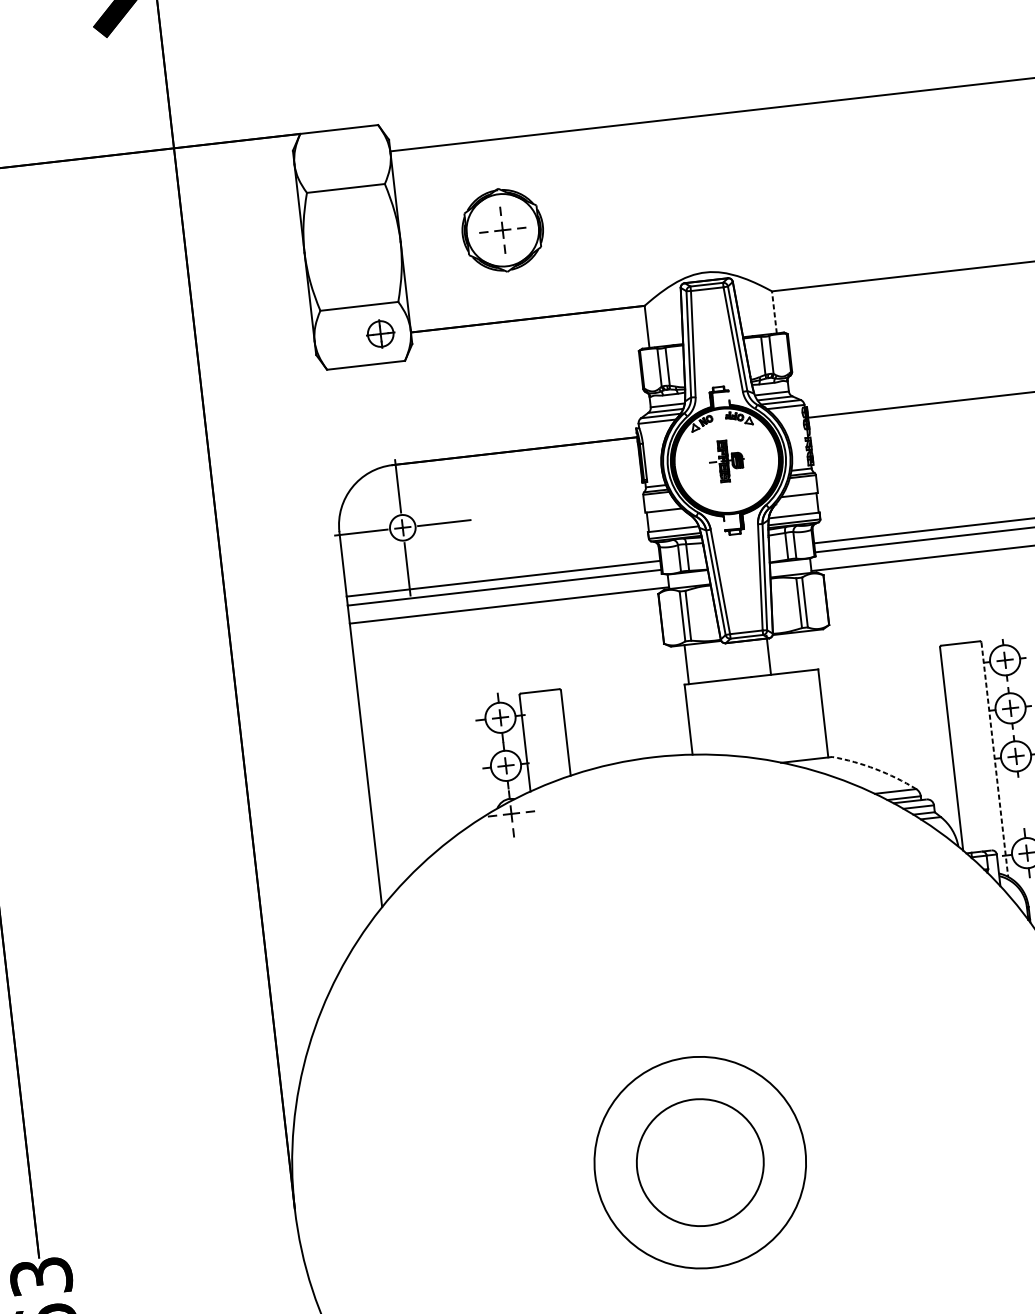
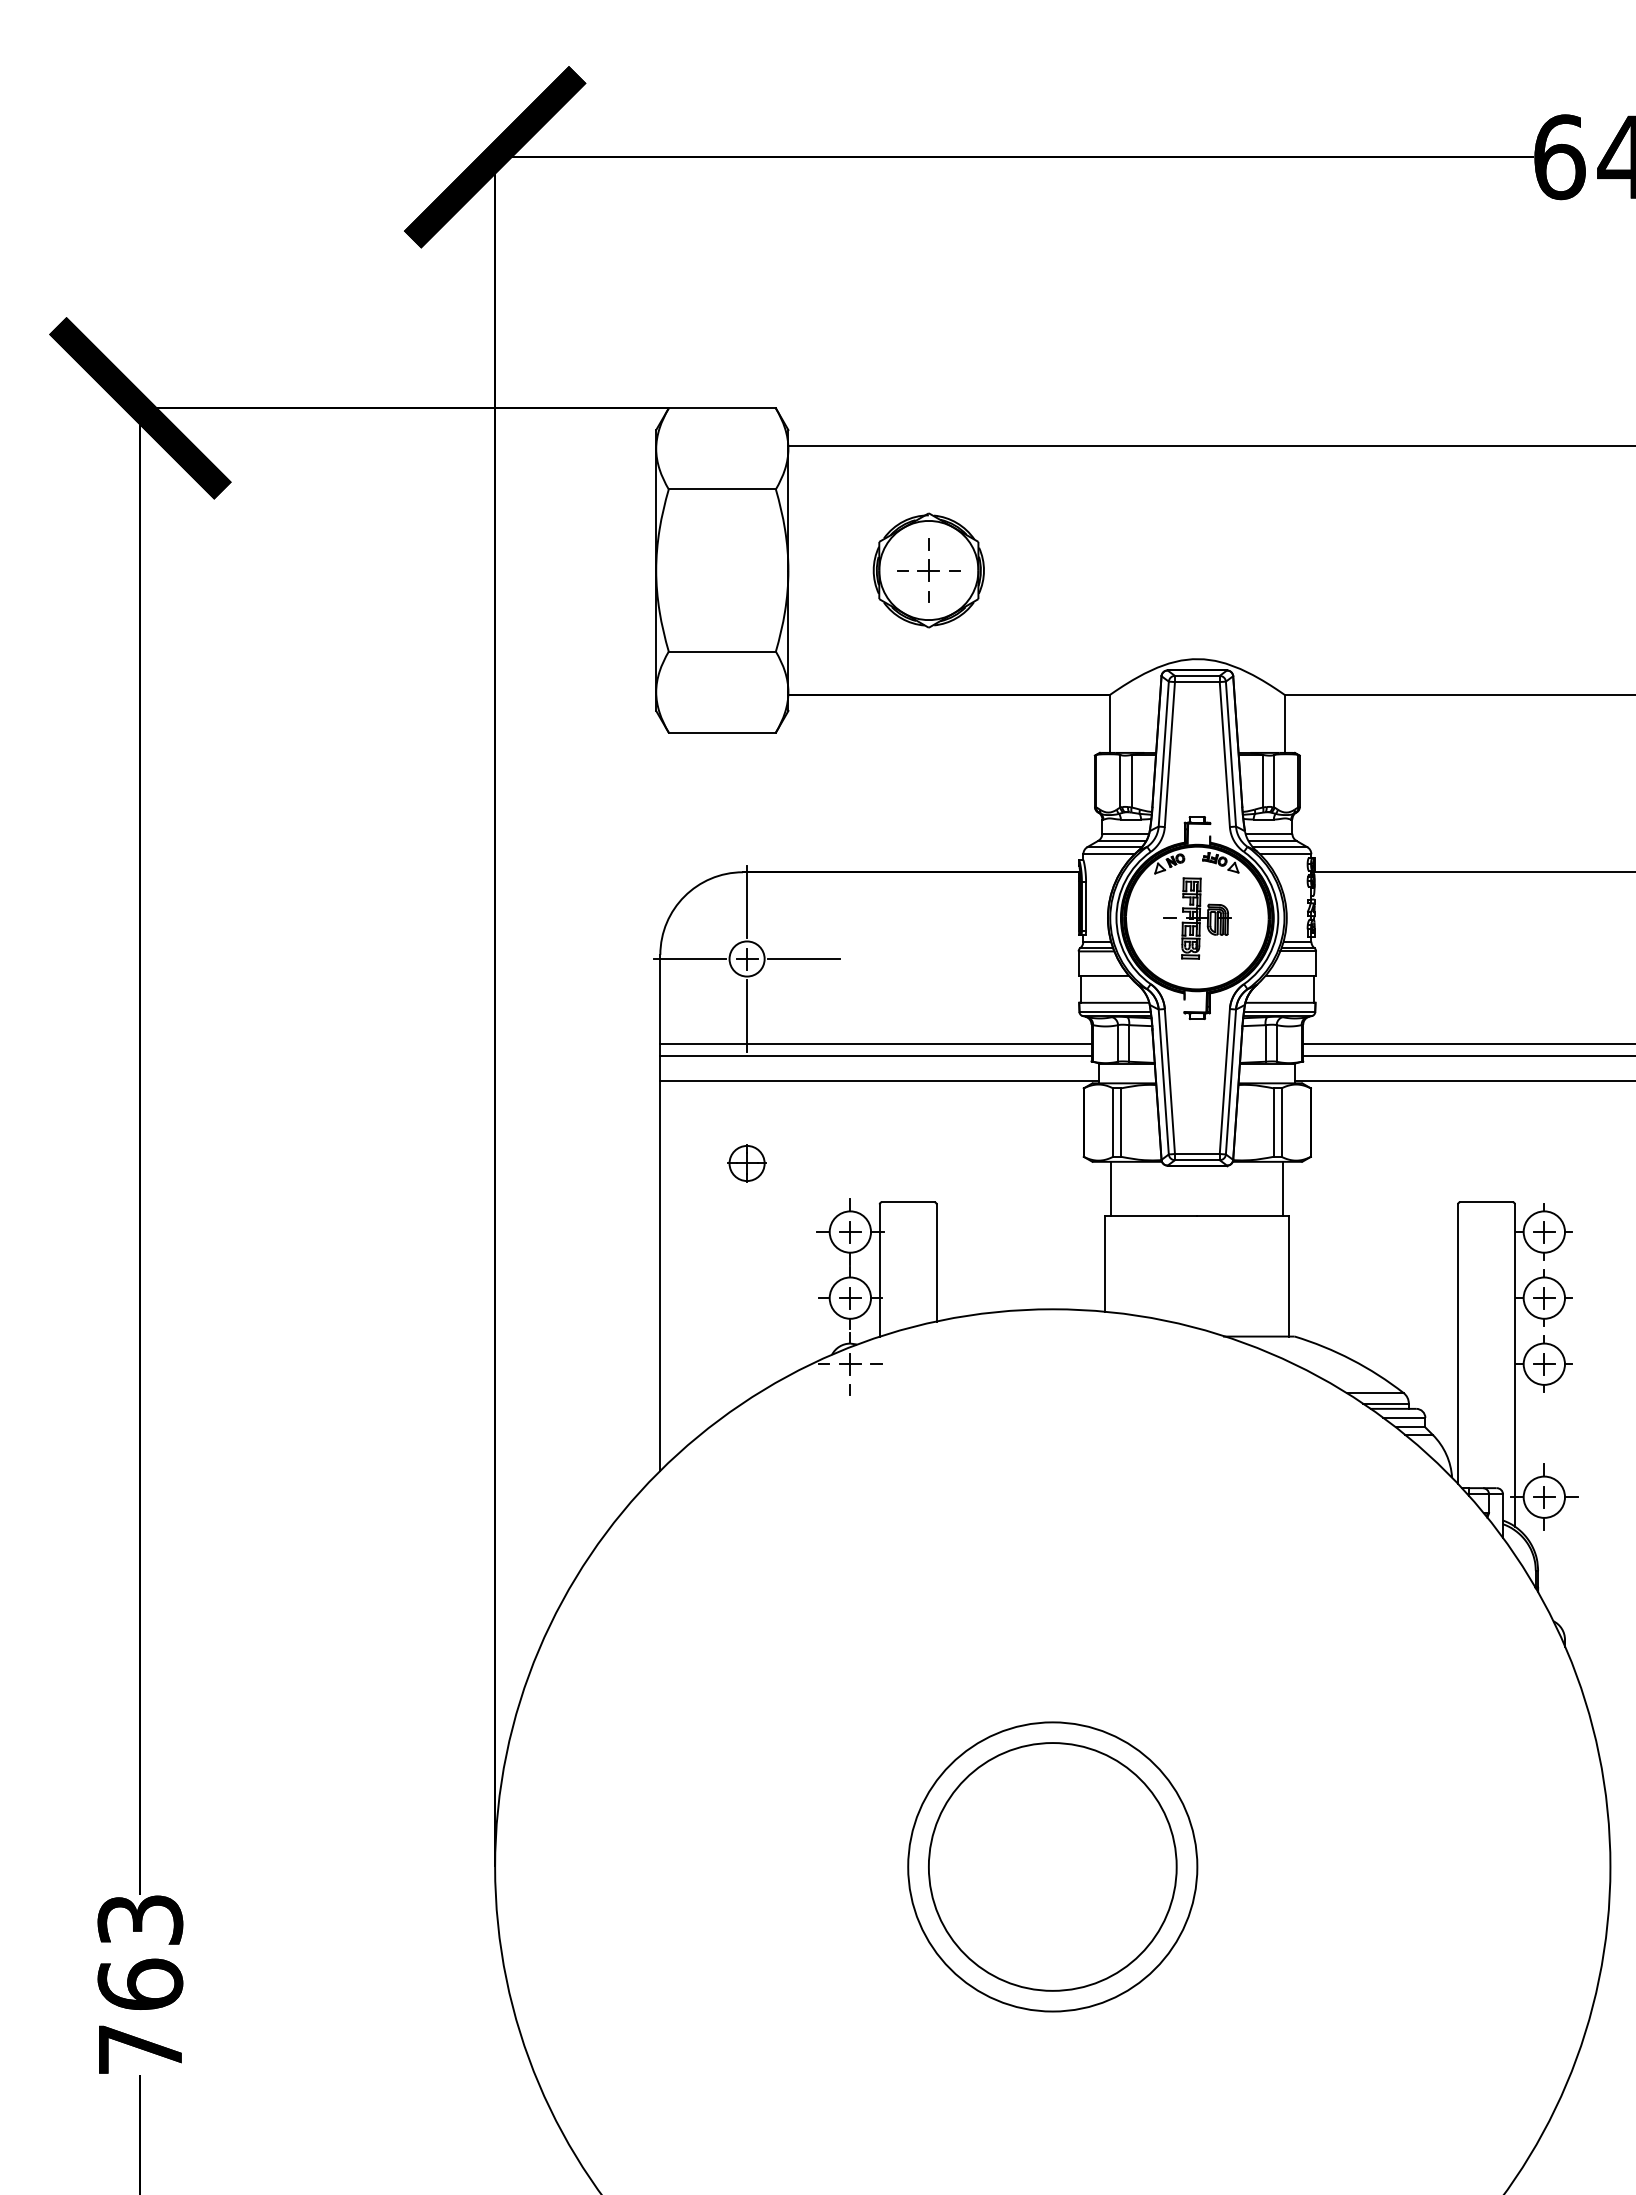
line: (774, 312) -> (1284, 723), dashed -> solid
part: (380, 334) -> (746, 1163), moved
part: (726, 461) -> (1197, 918), size x1.43
line: (768, 655) -> (1283, 1188), moved
line: (995, 760) -> (1515, 1366), dashed -> solid
arc: (875, 768) -> (1351, 1359), dashed -> solid
circle: (700, 1162) -> (1052, 1866), size x1.43

